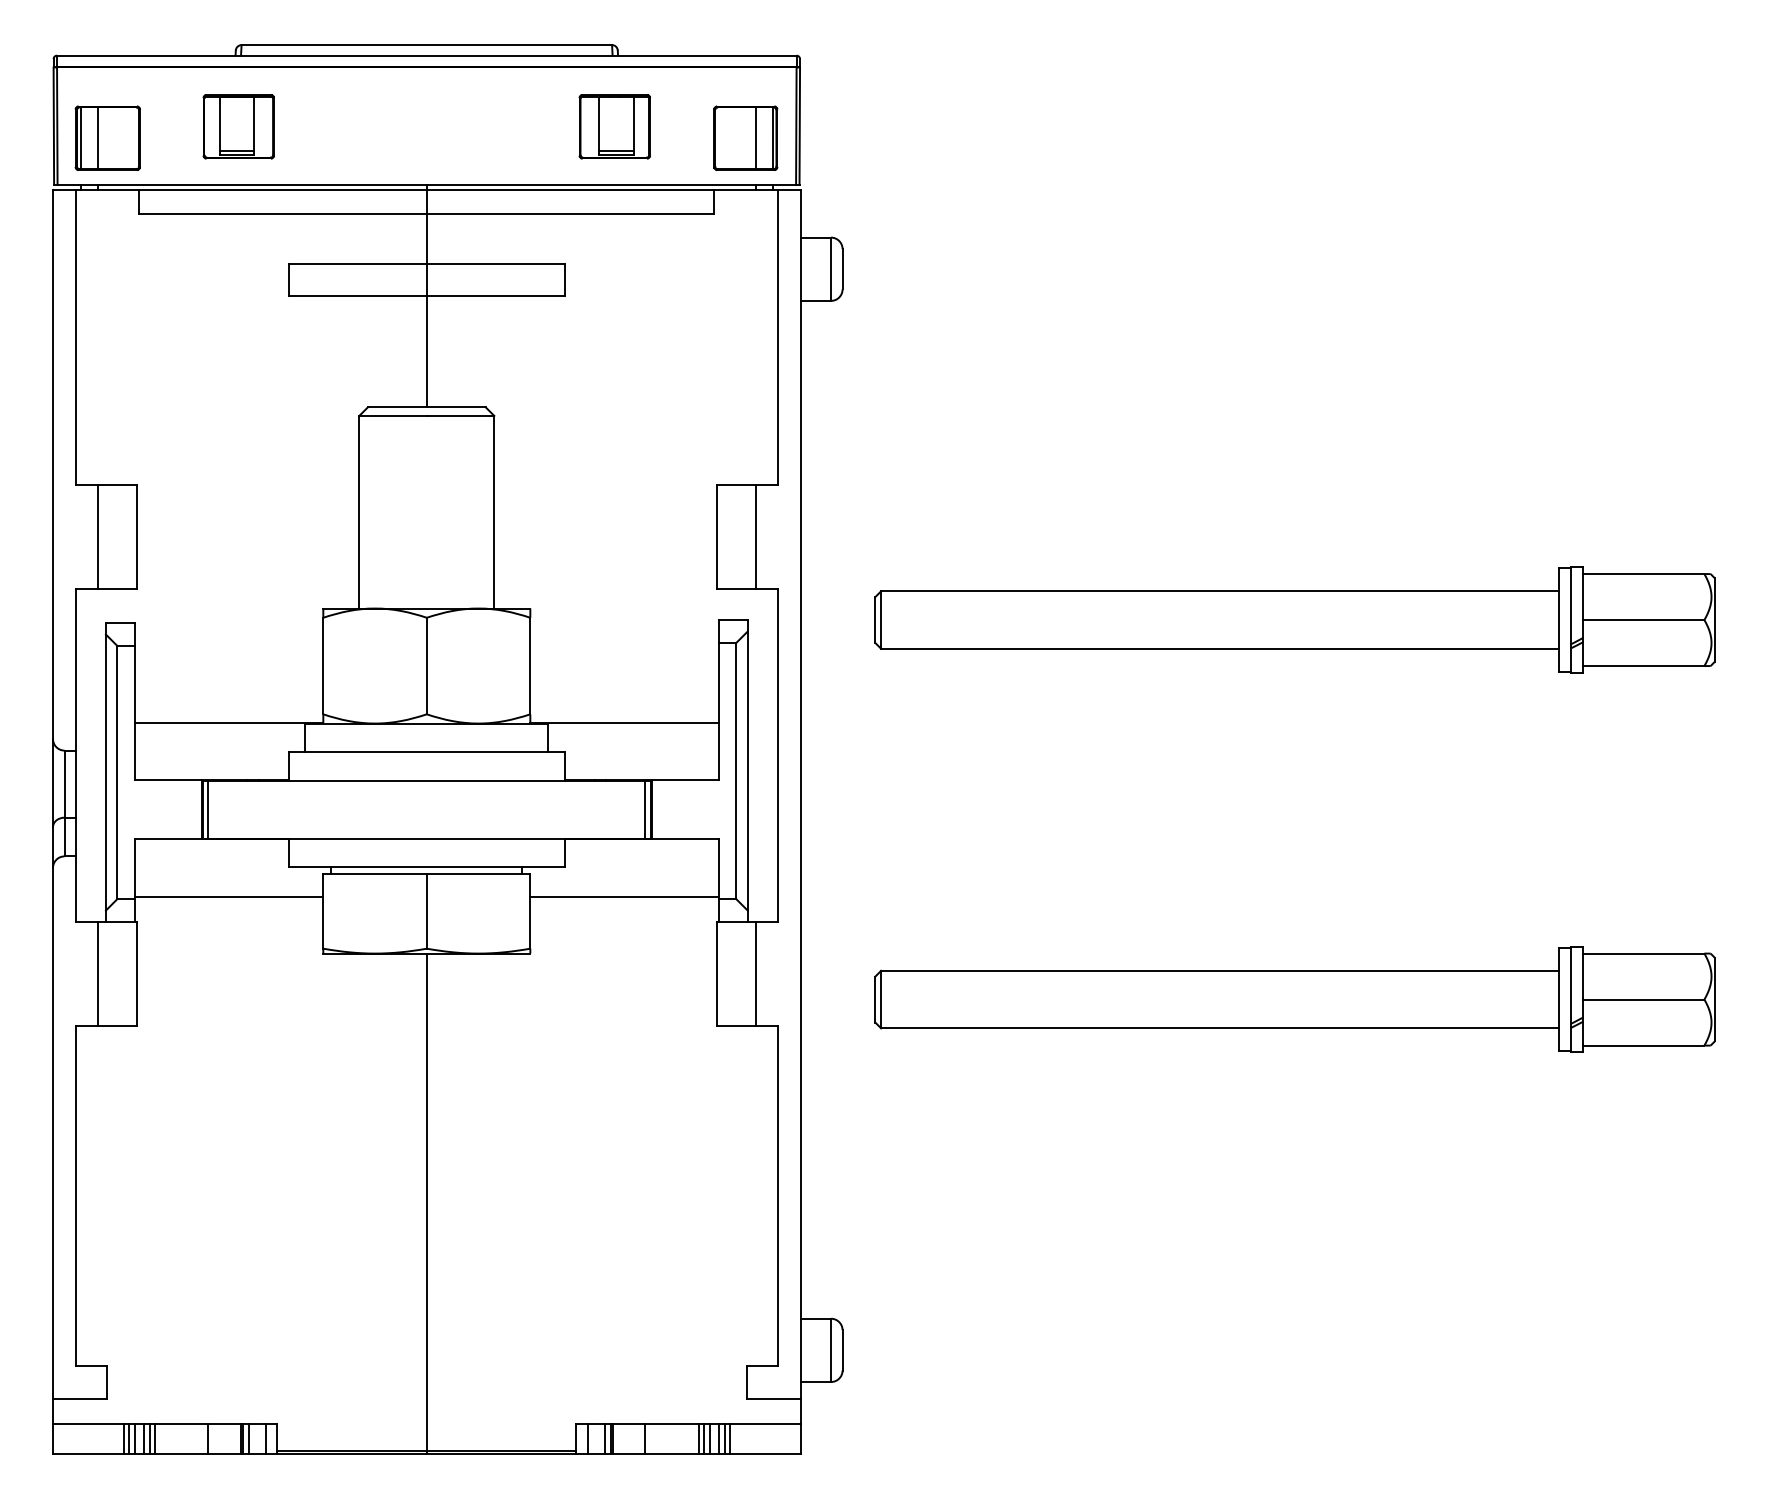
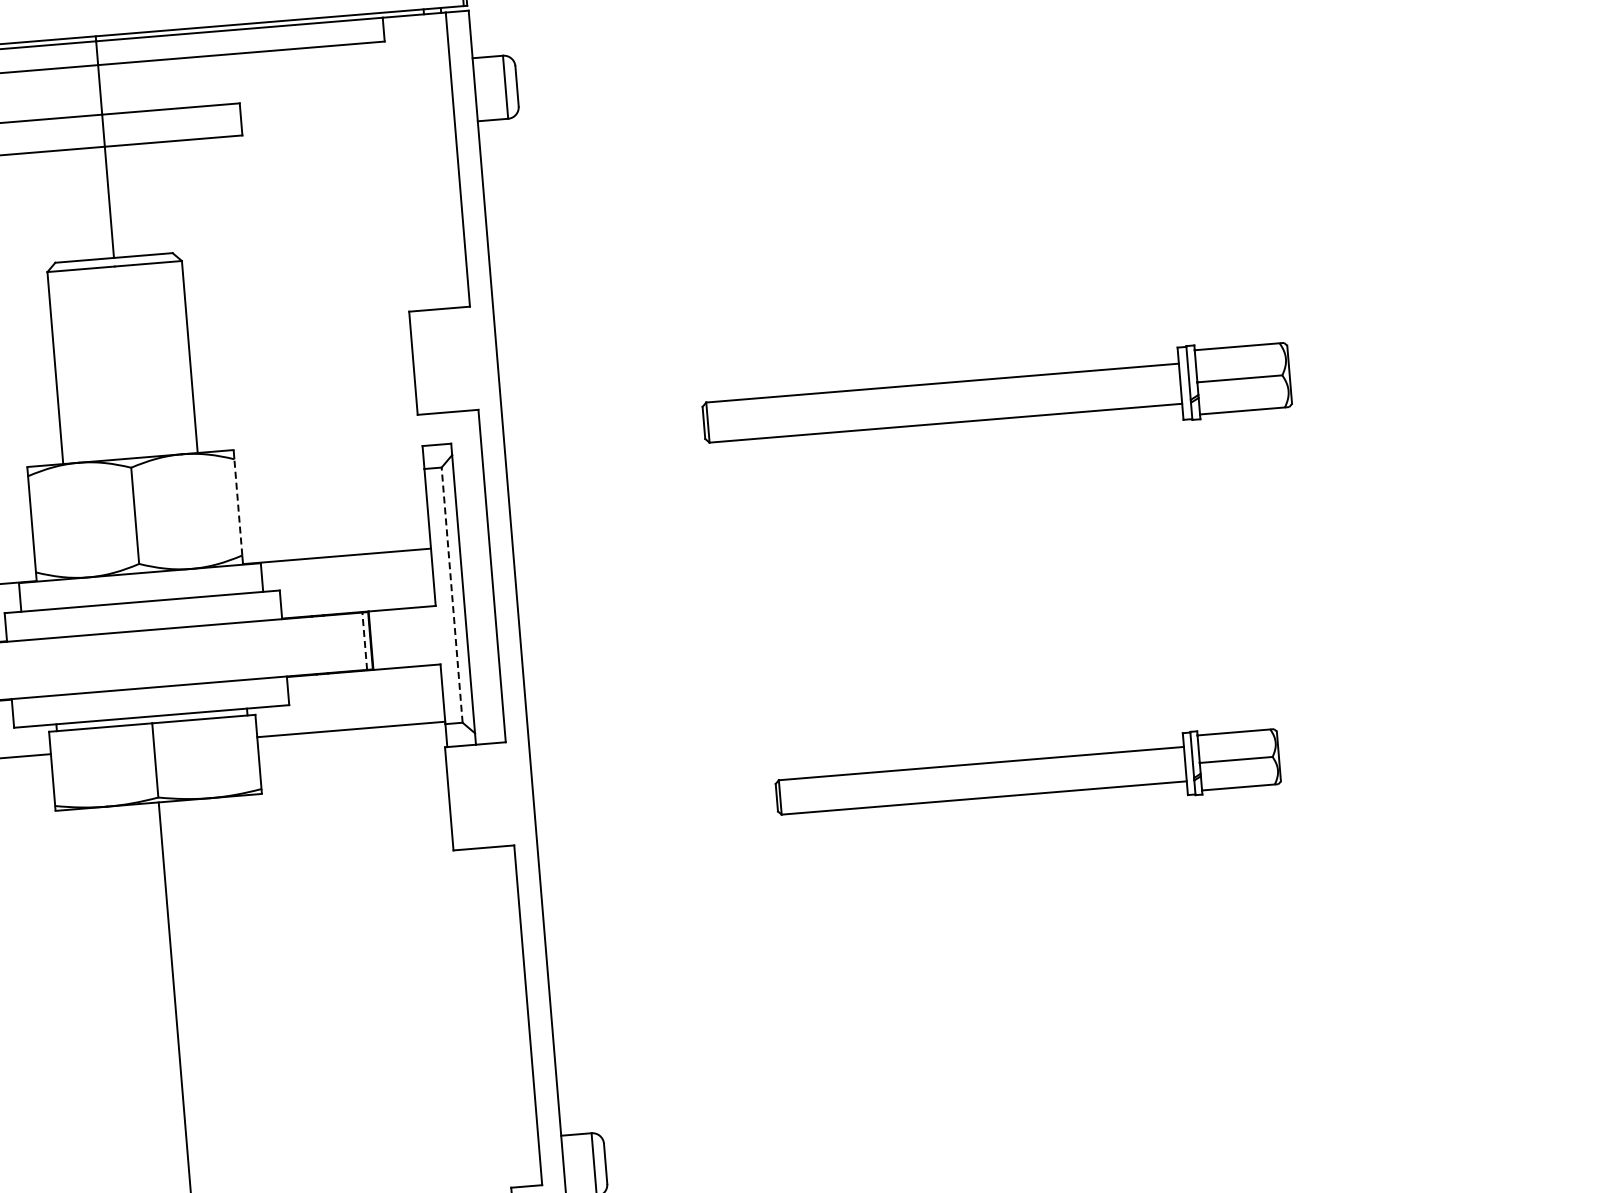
line: (755, 536) -> (452, 359), removed
part: (1294, 619) -> (996, 398), size x0.7
line: (530, 665) -> (238, 506), solid -> dashed
line: (736, 770) -> (452, 594), solid -> dashed
line: (645, 809) -> (364, 640), solid -> dashed
line: (755, 973) -> (487, 795), removed
part: (1294, 999) -> (1027, 777), size x0.6

